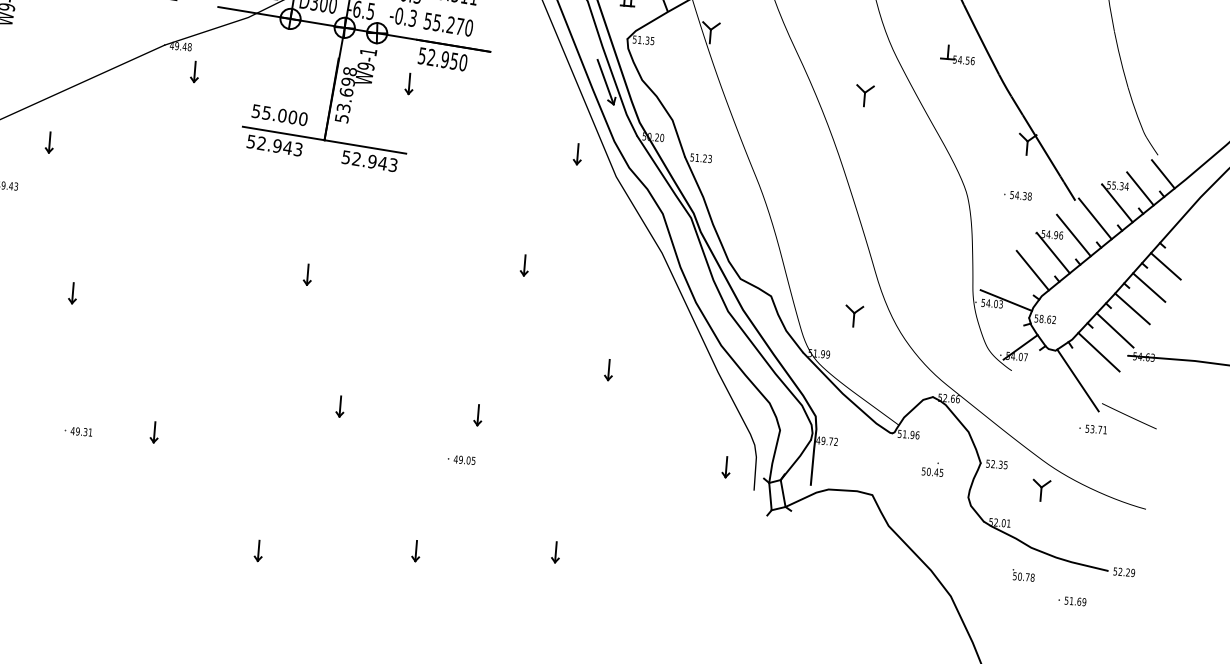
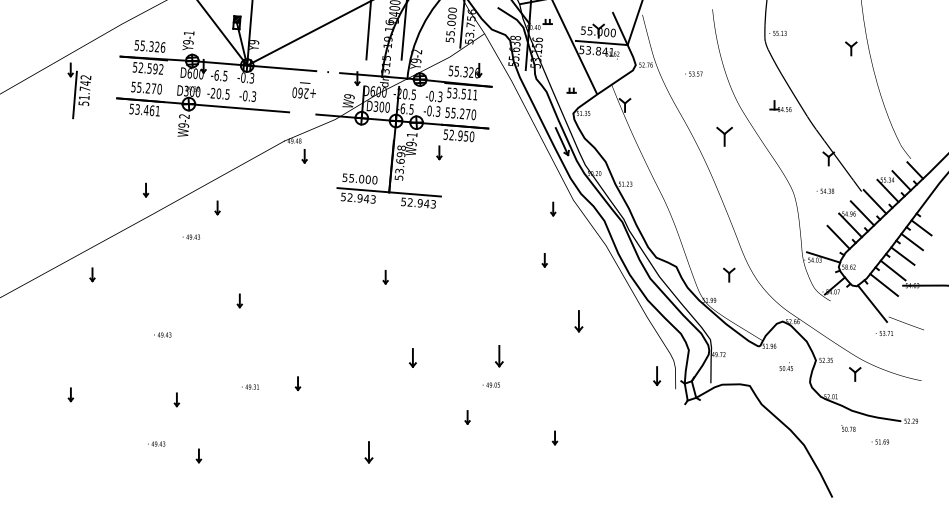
part: (864, 95) -> (724, 136), size x1.4
part: (578, 153) -> (553, 208), moved
part: (524, 265) -> (544, 260), moved
part: (608, 370) -> (578, 321), size x1.6
part: (339, 405) -> (412, 357), size x1.4
part: (478, 415) -> (499, 356), size x1.6
part: (726, 466) -> (657, 375), size x1.4
part: (259, 551) -> (369, 452), size x1.6
part: (415, 551) -> (467, 417), moved

